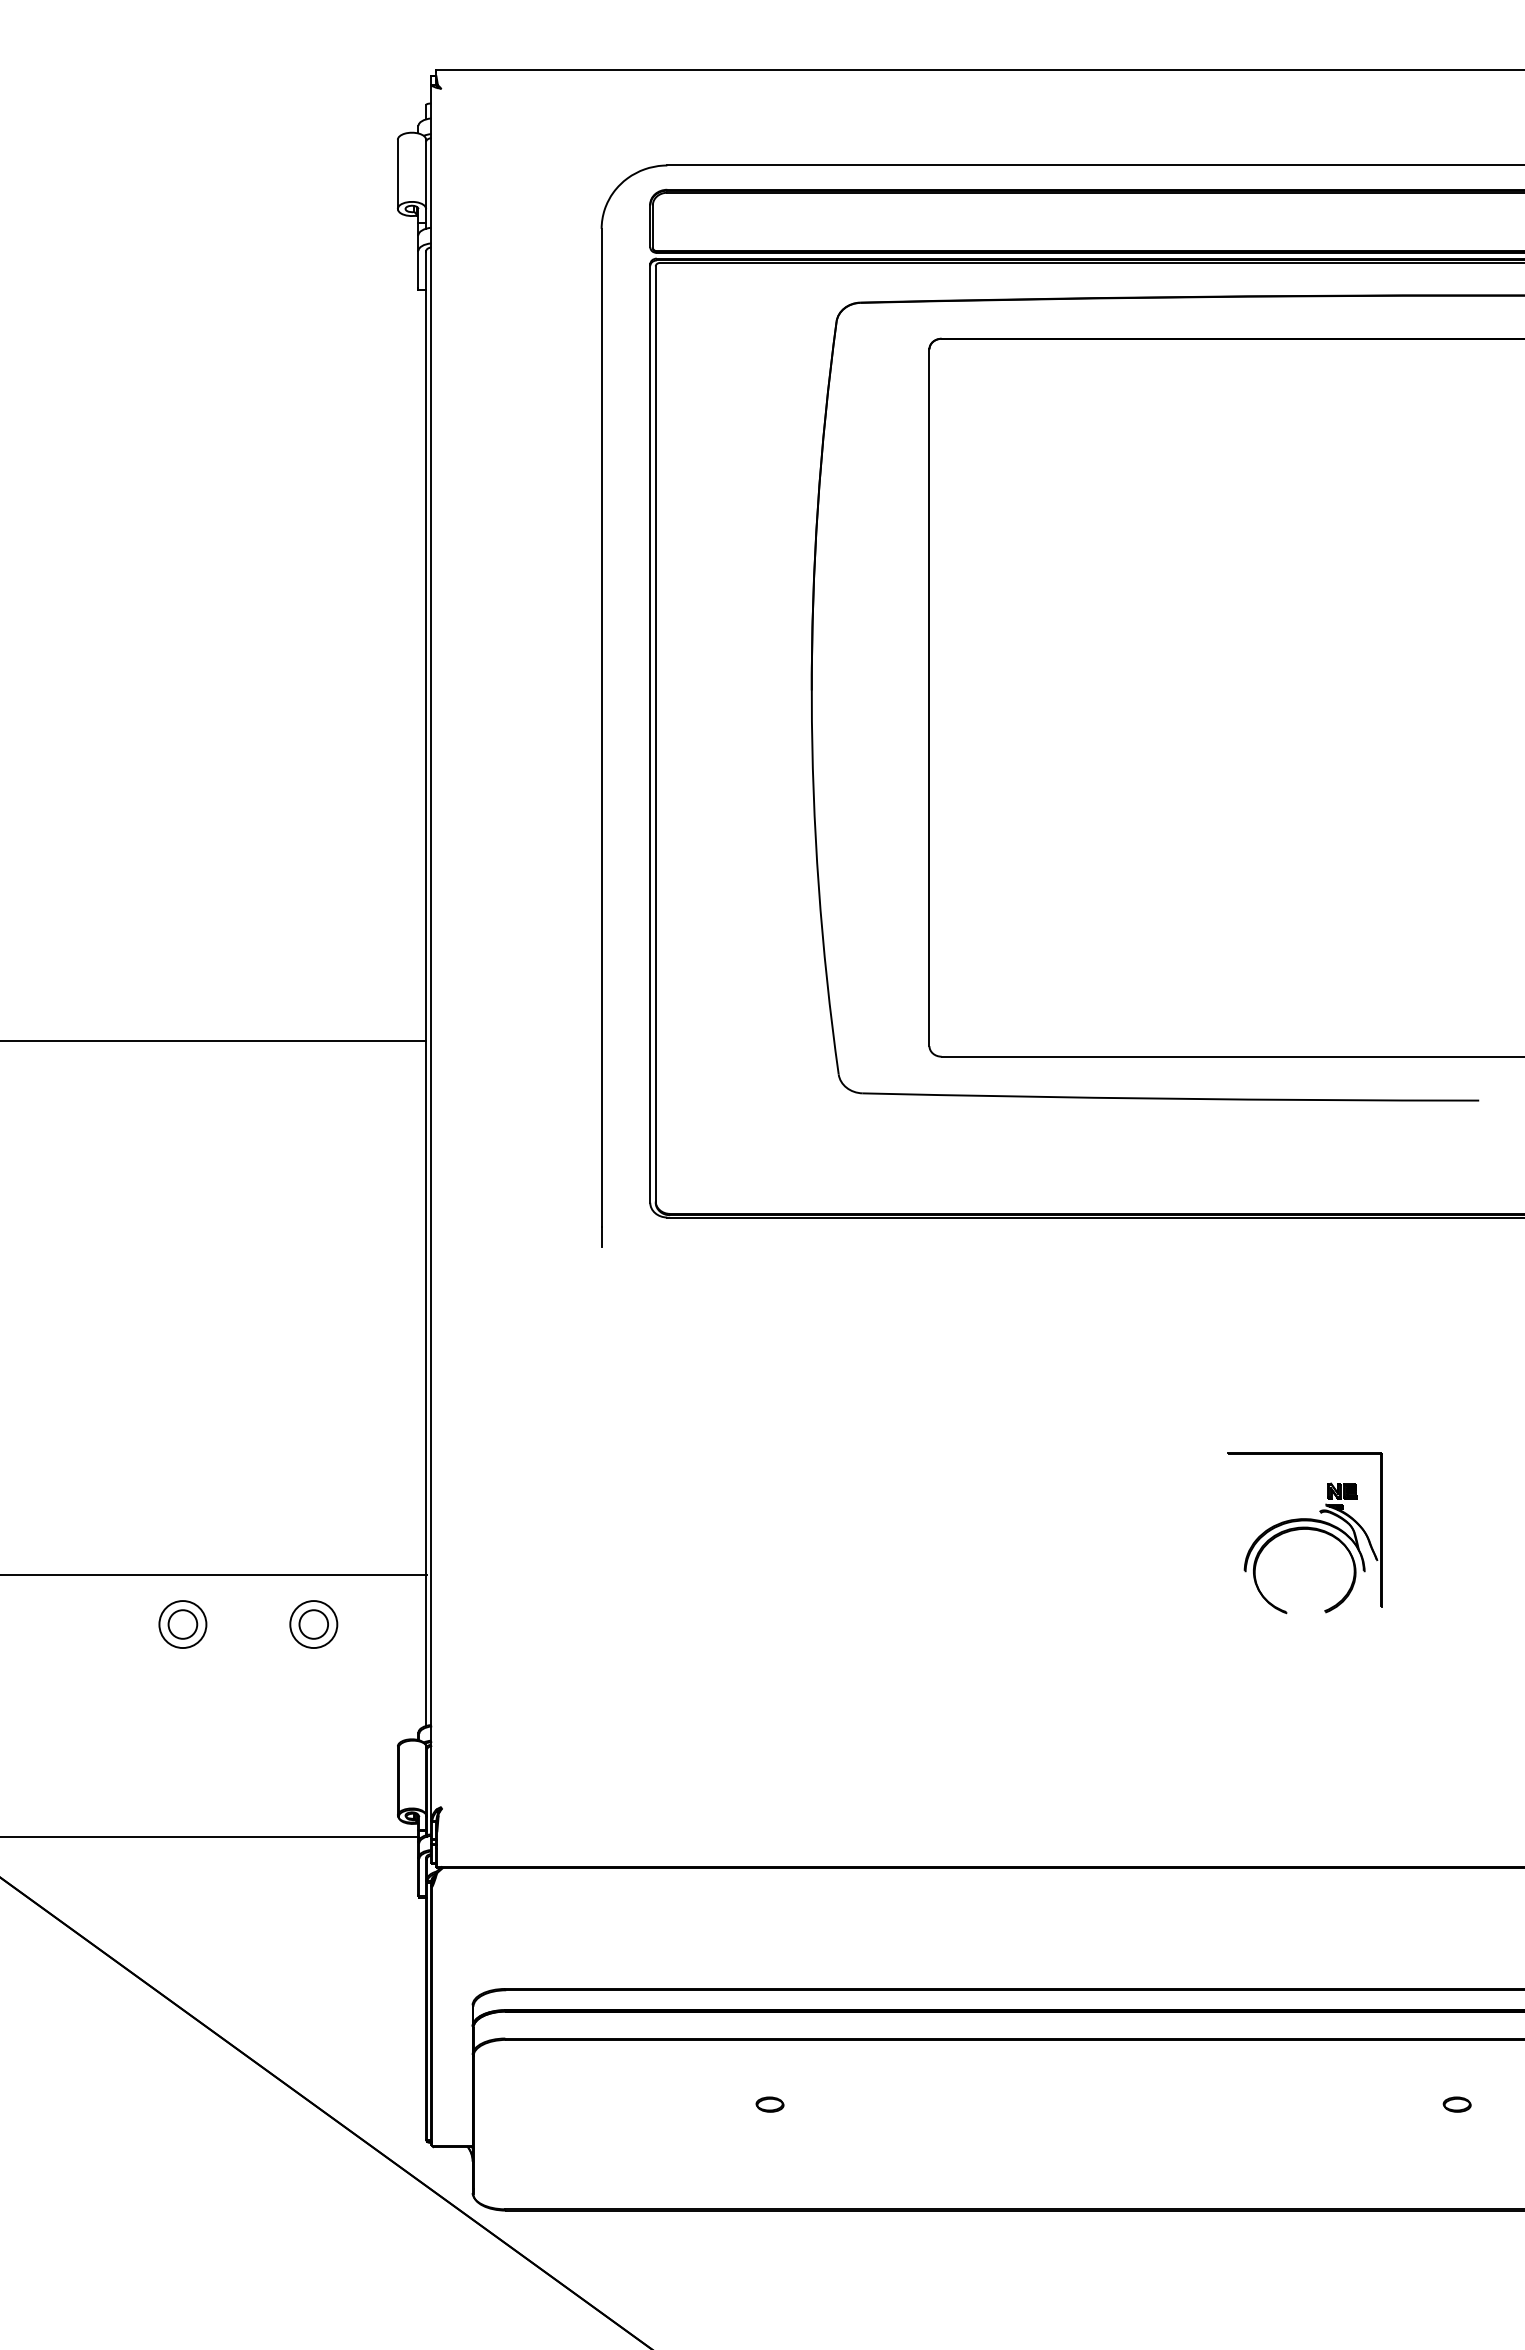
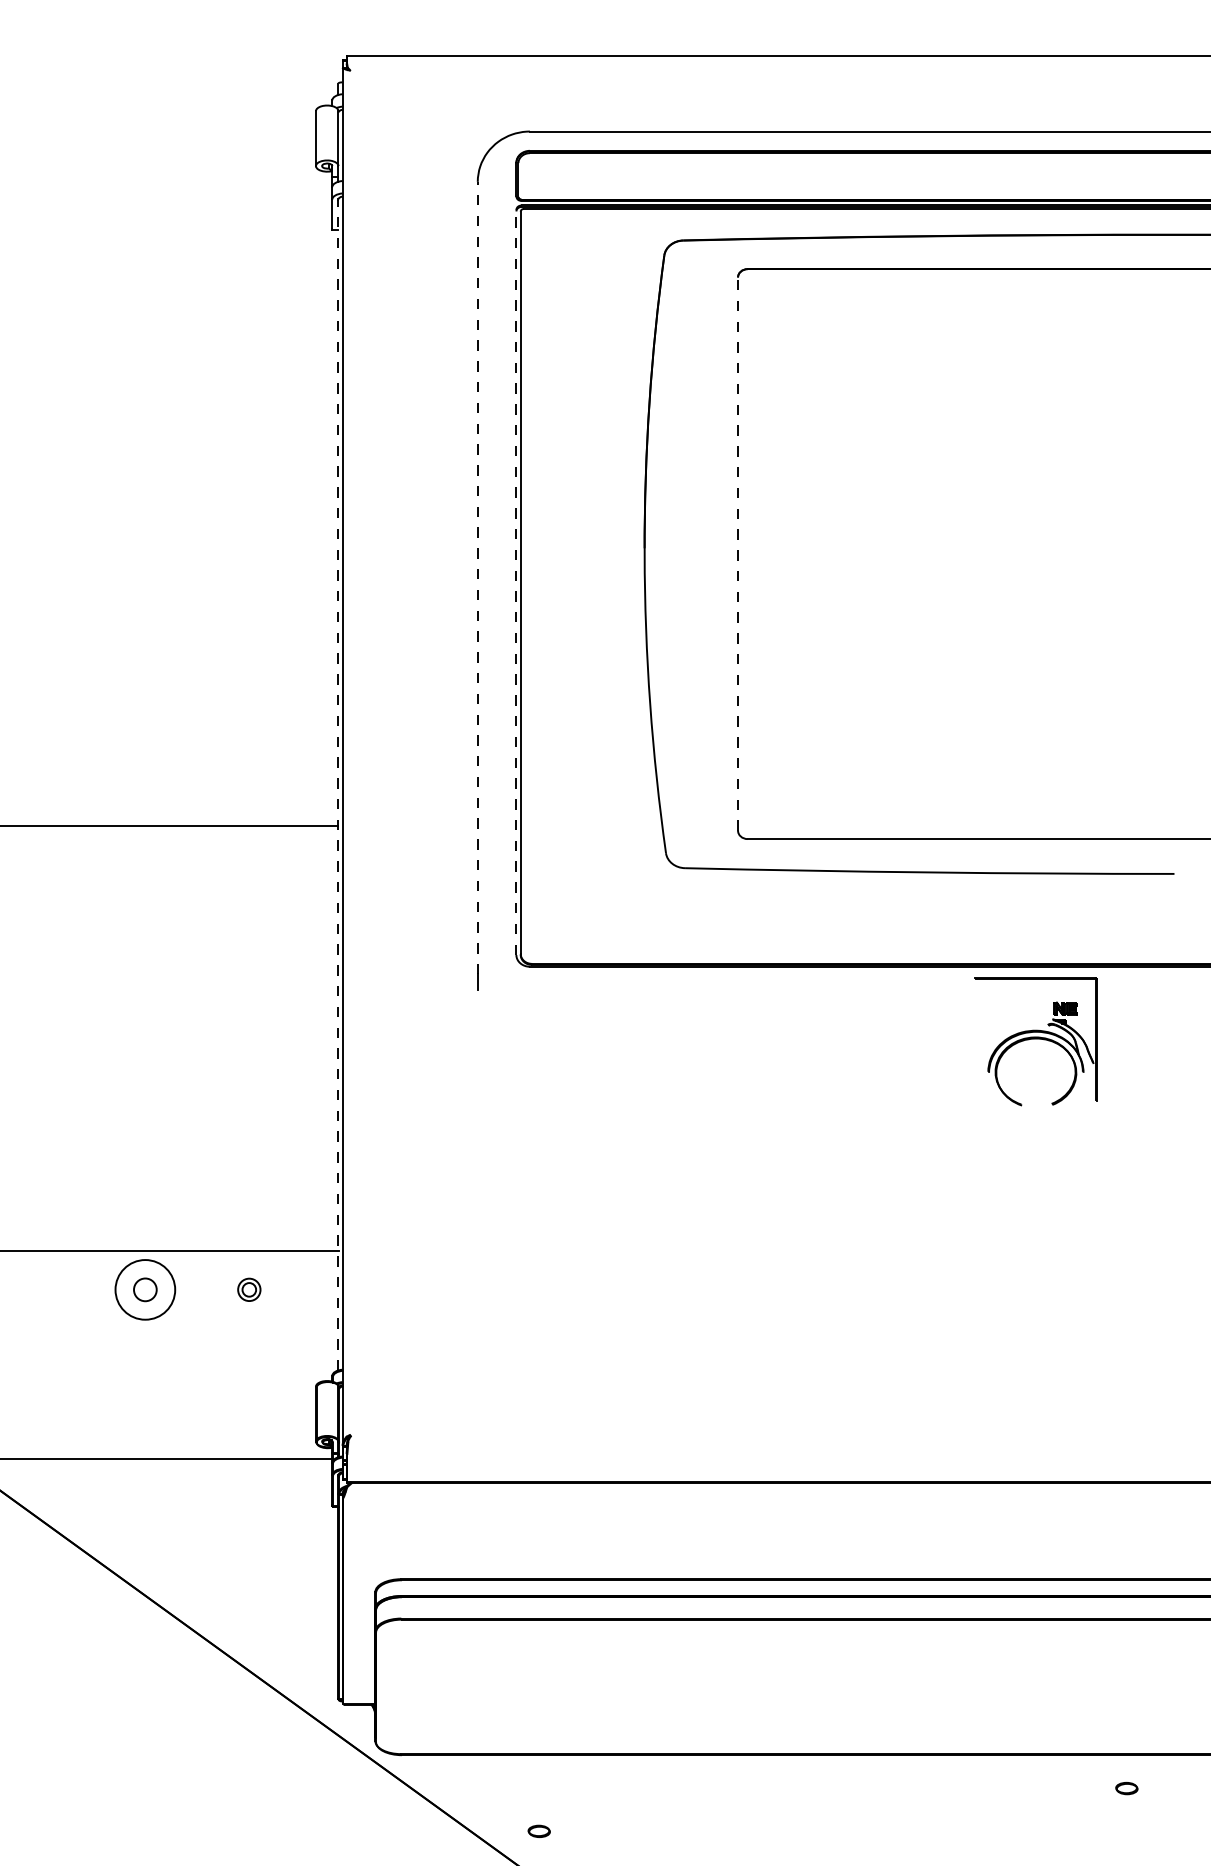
line: (929, 697) -> (738, 553), solid -> dashed
line: (601, 727) -> (477, 577), solid -> dashed
line: (650, 733) -> (516, 582), solid -> dashed
line: (426, 989) -> (338, 785), solid -> dashed
part: (1304, 1533) -> (1035, 1042), moved
circle: (182, 1624) -> (145, 1289), size x1.6
part: (313, 1624) -> (249, 1289), size x0.6
part: (769, 2104) -> (538, 1831), moved
part: (1456, 2104) -> (1126, 1788), moved

